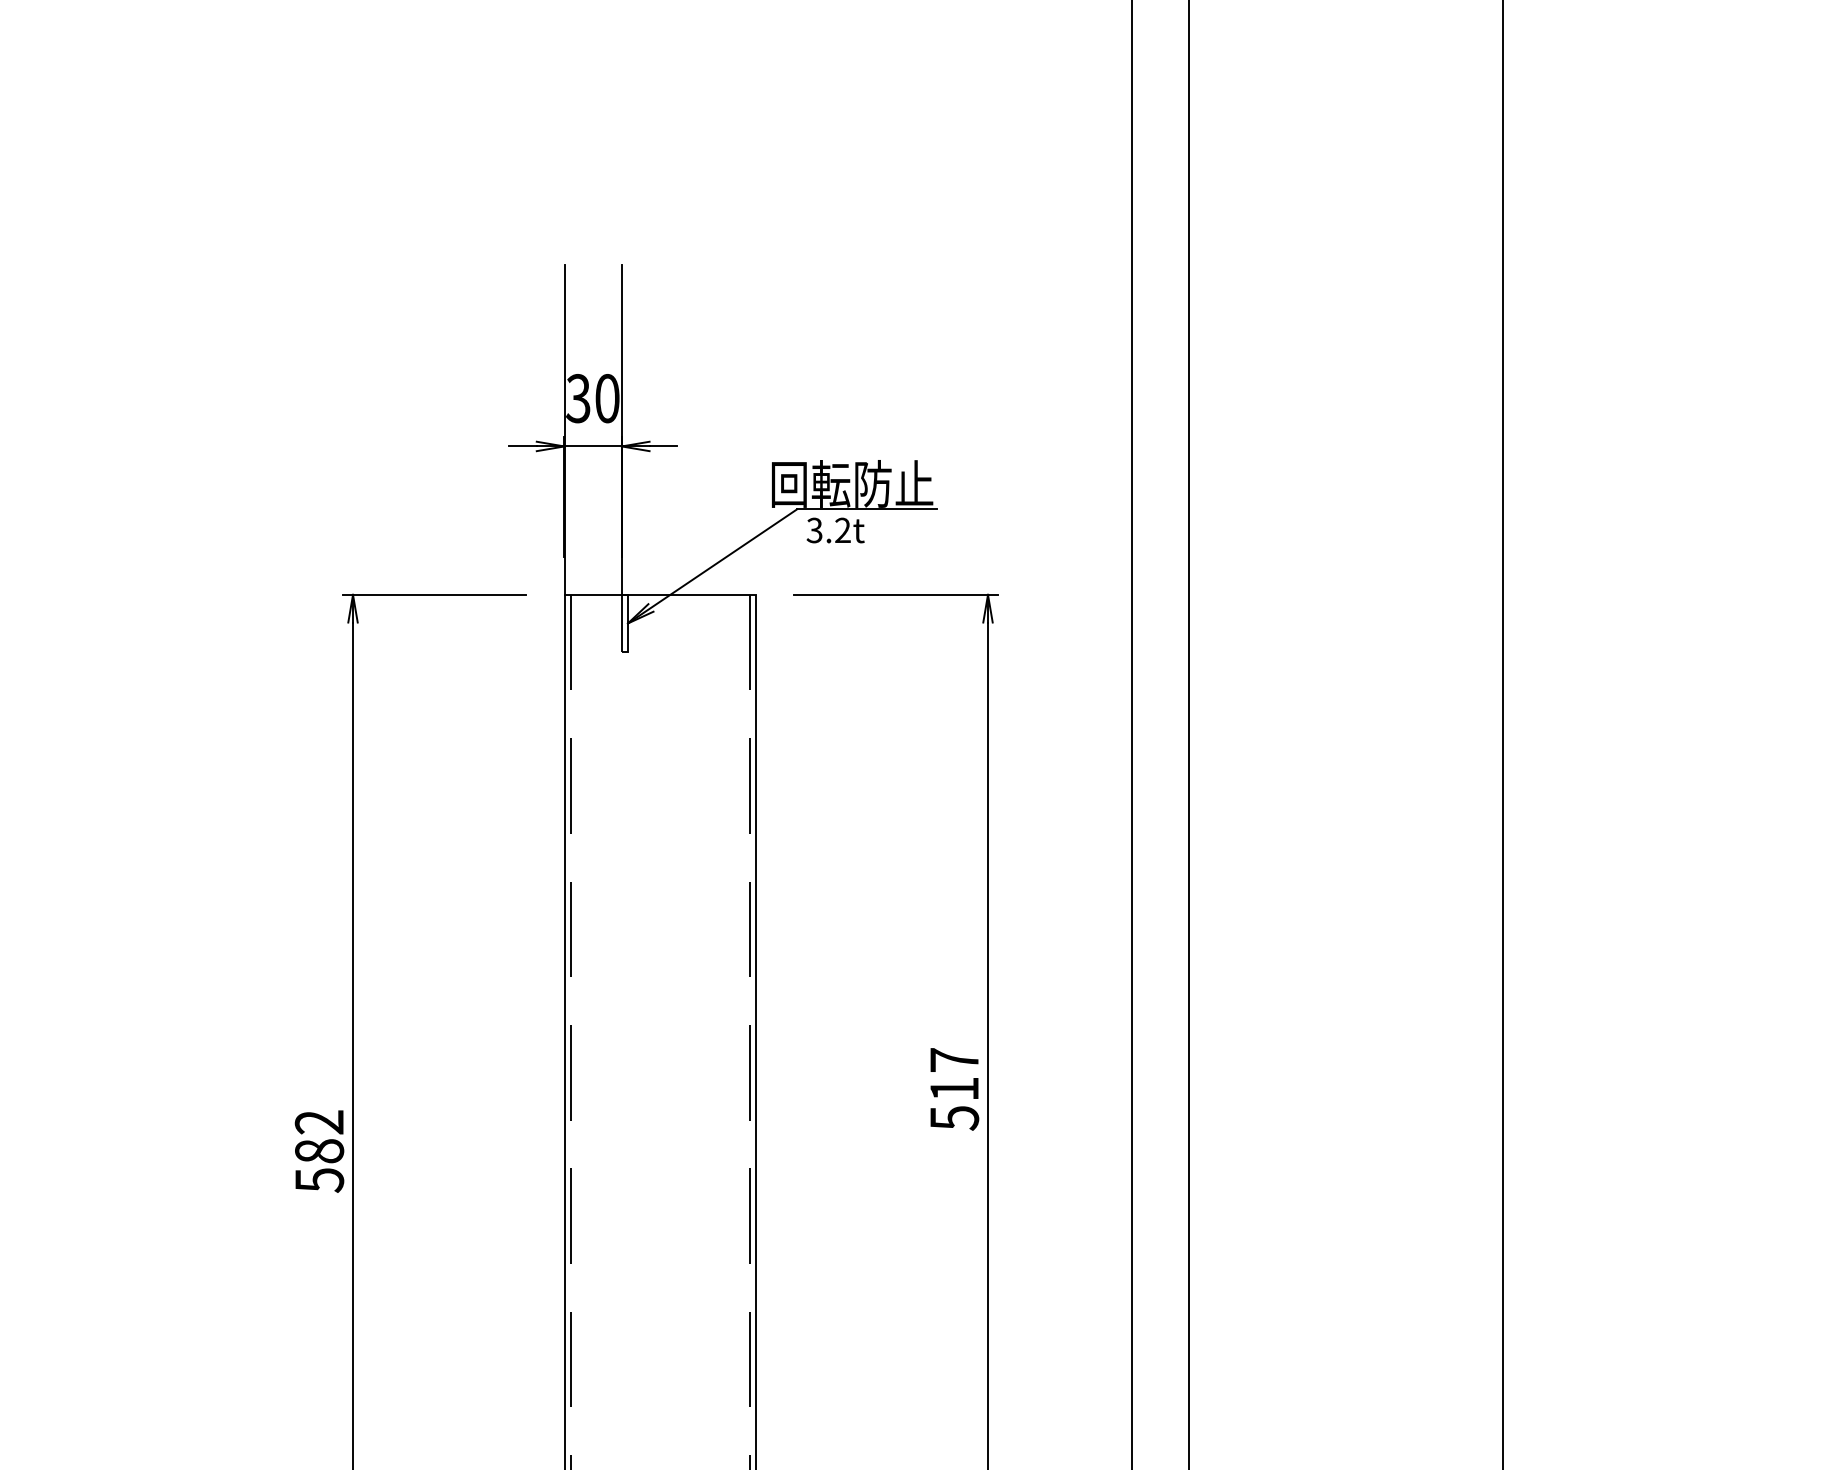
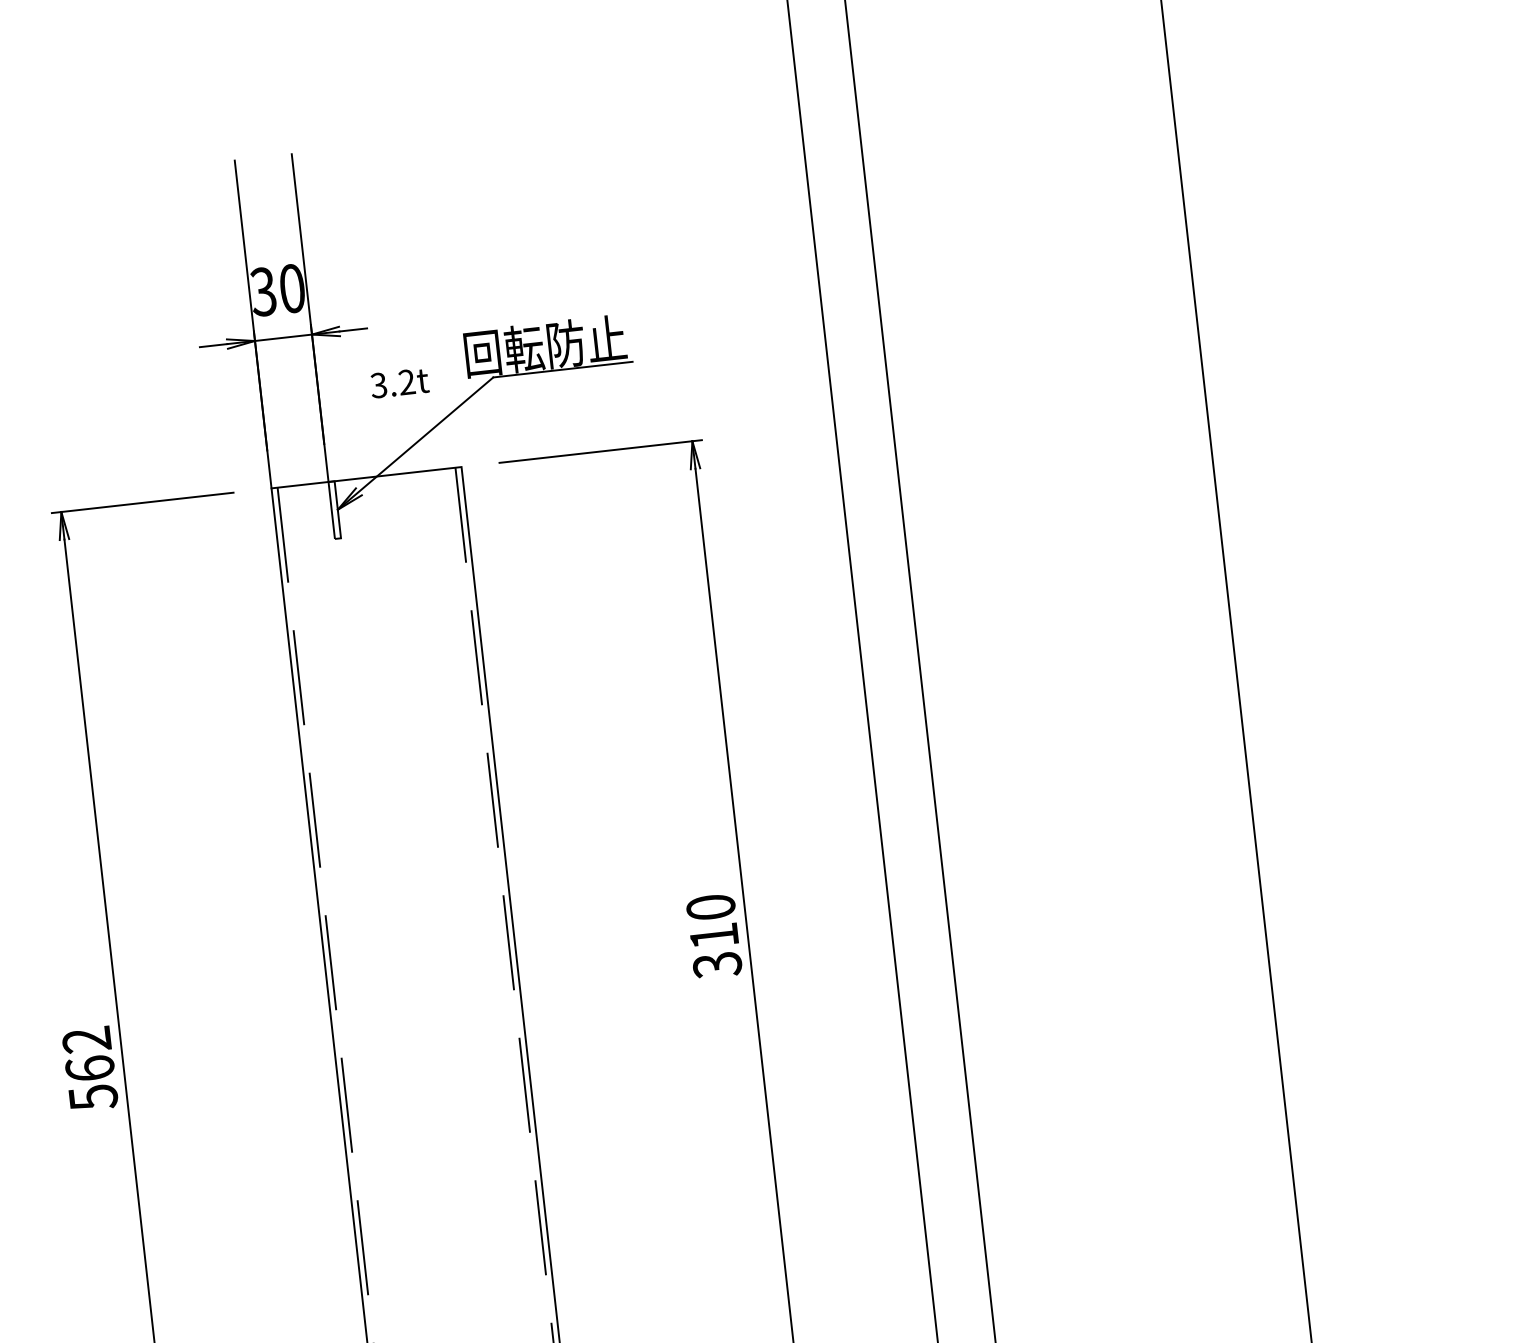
text: (835, 530) -> (399, 383), moved
text: (954, 1089) -> (714, 936), 517 -> 310
text: (319, 1151) -> (90, 1068), 582 -> 562

